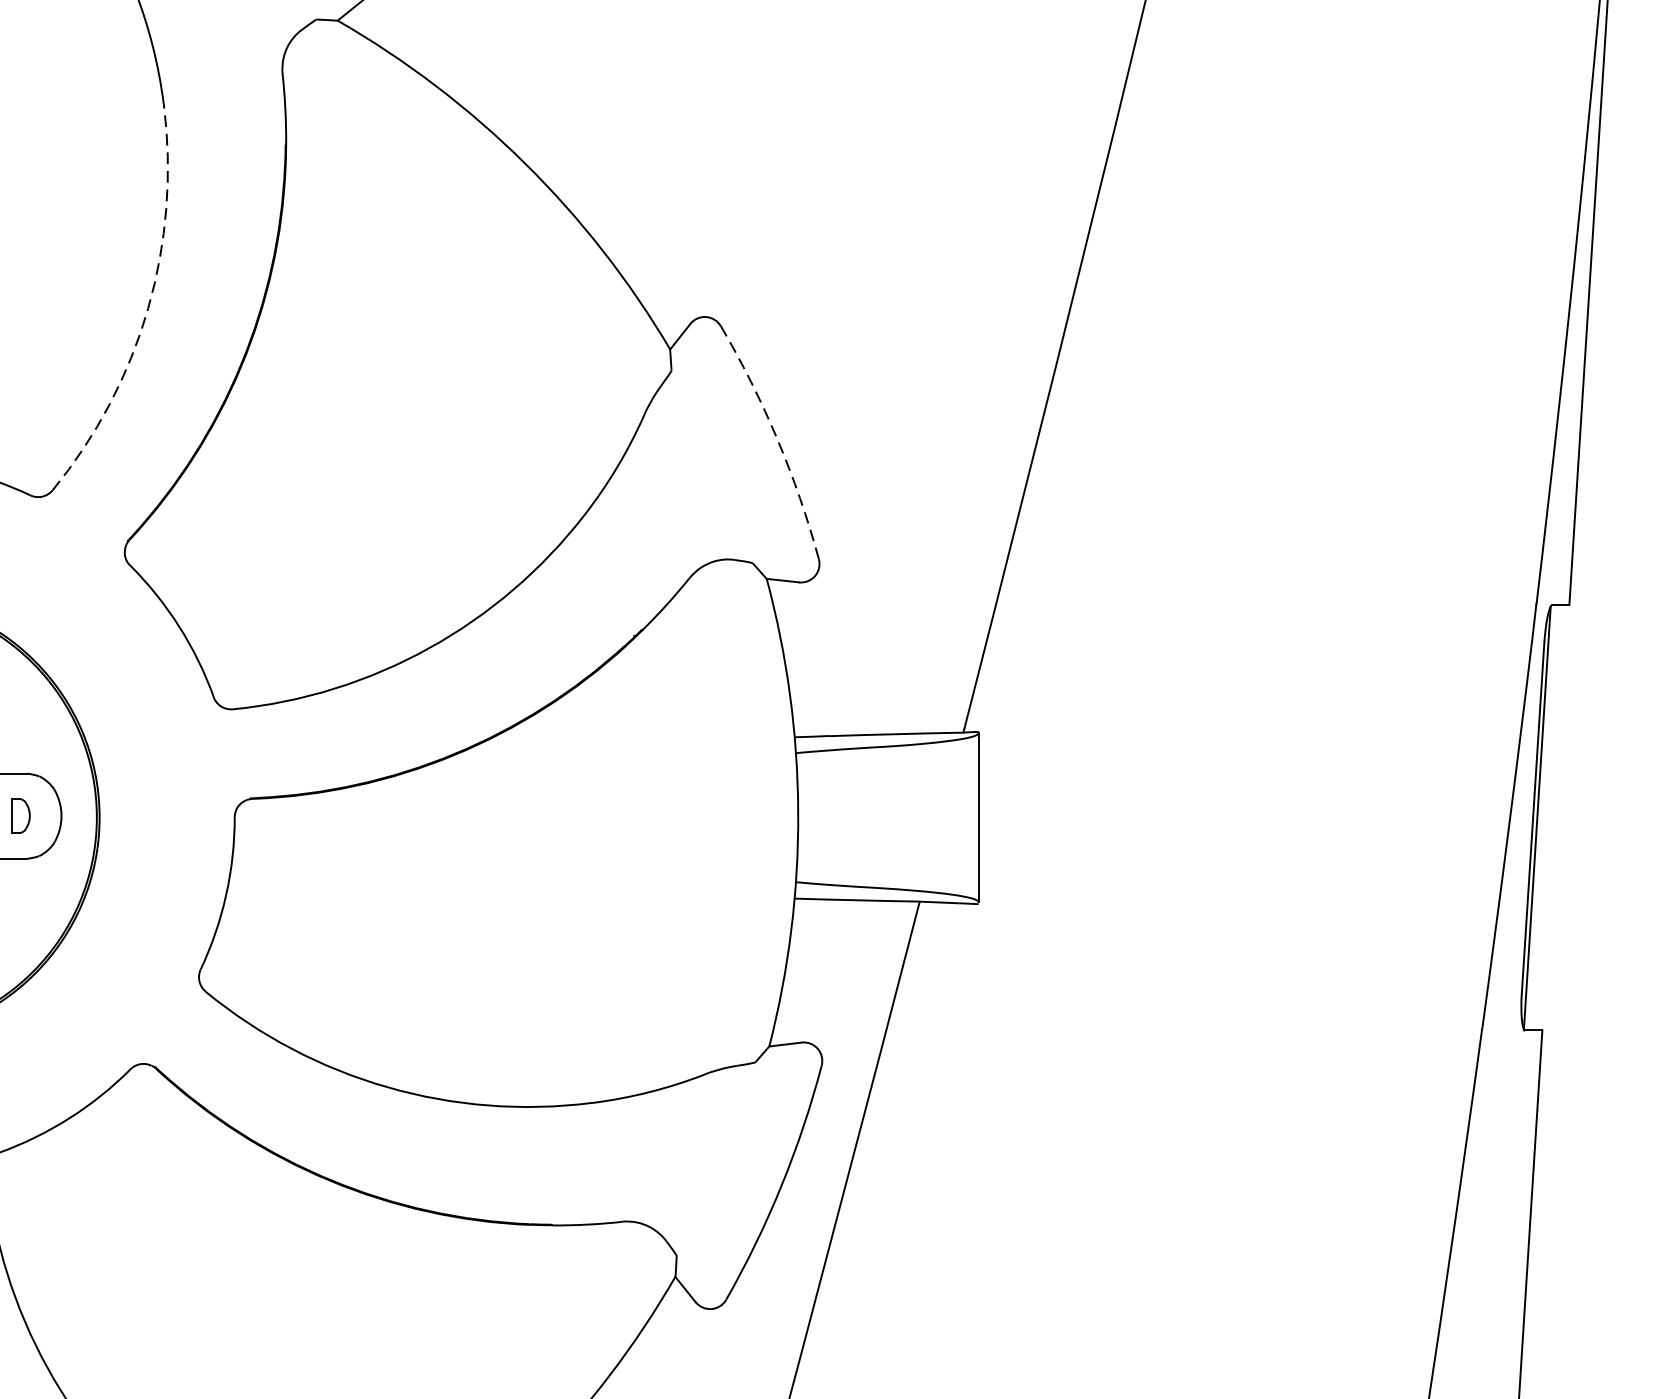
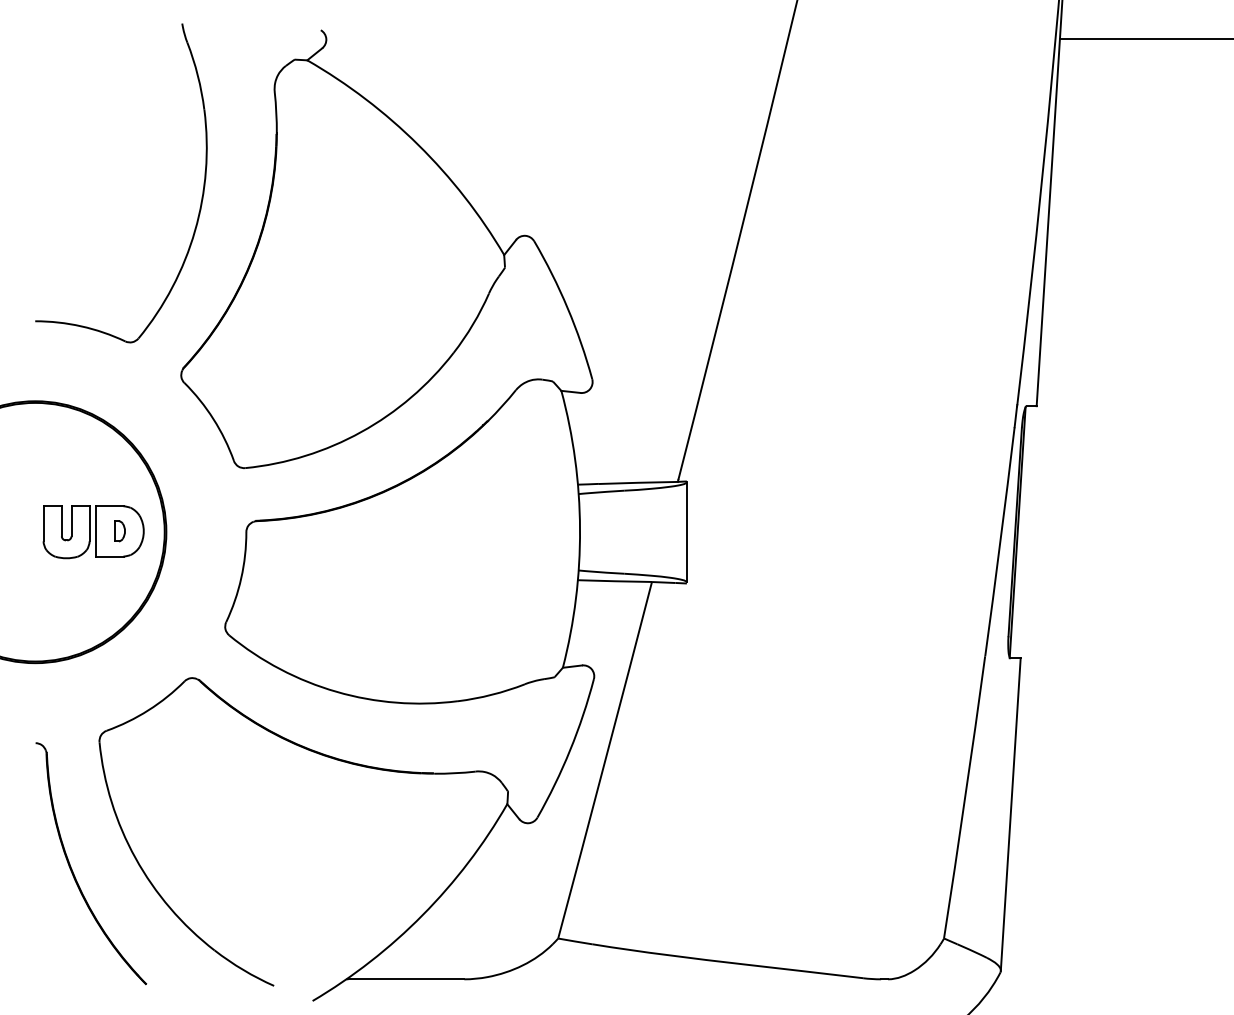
arc: (148, 308) -> (195, 230), dashed -> solid
arc: (777, 439) -> (567, 308), dashed -> solid

